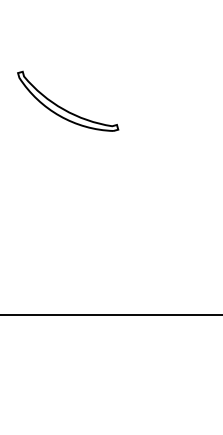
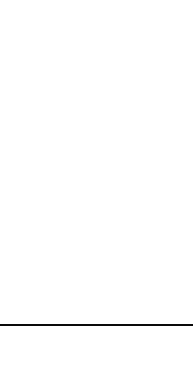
part: (64, 108) -> (65, 125), removed

